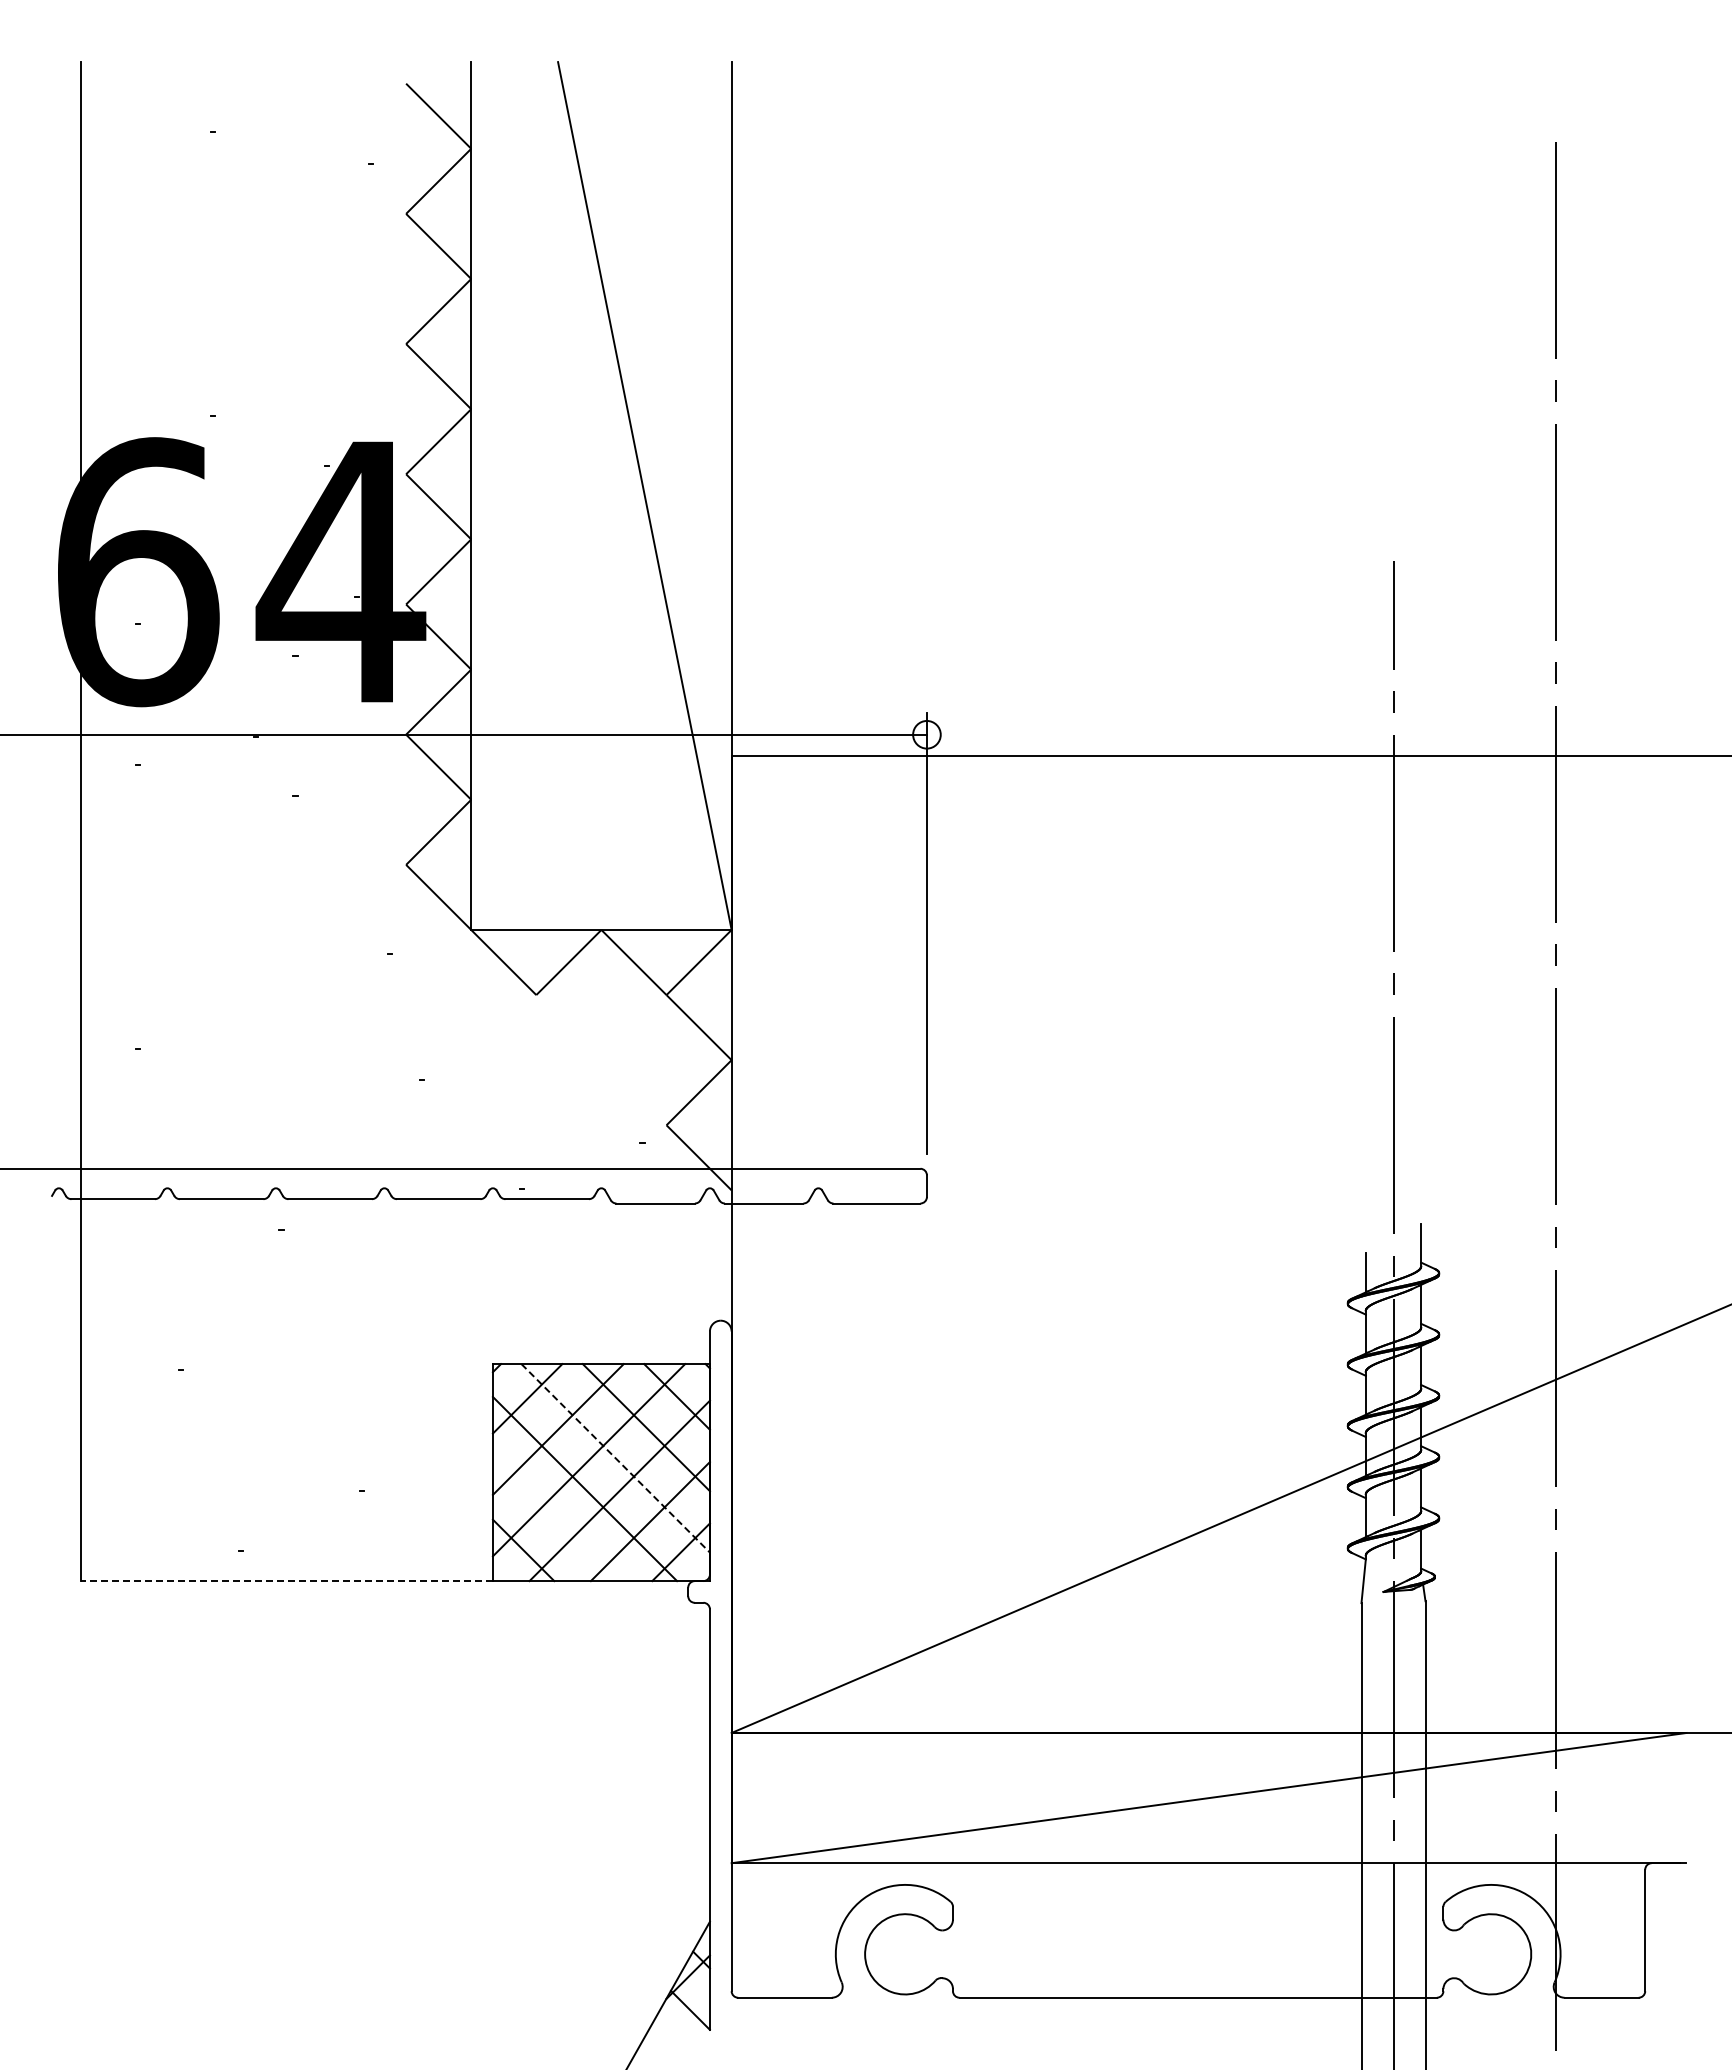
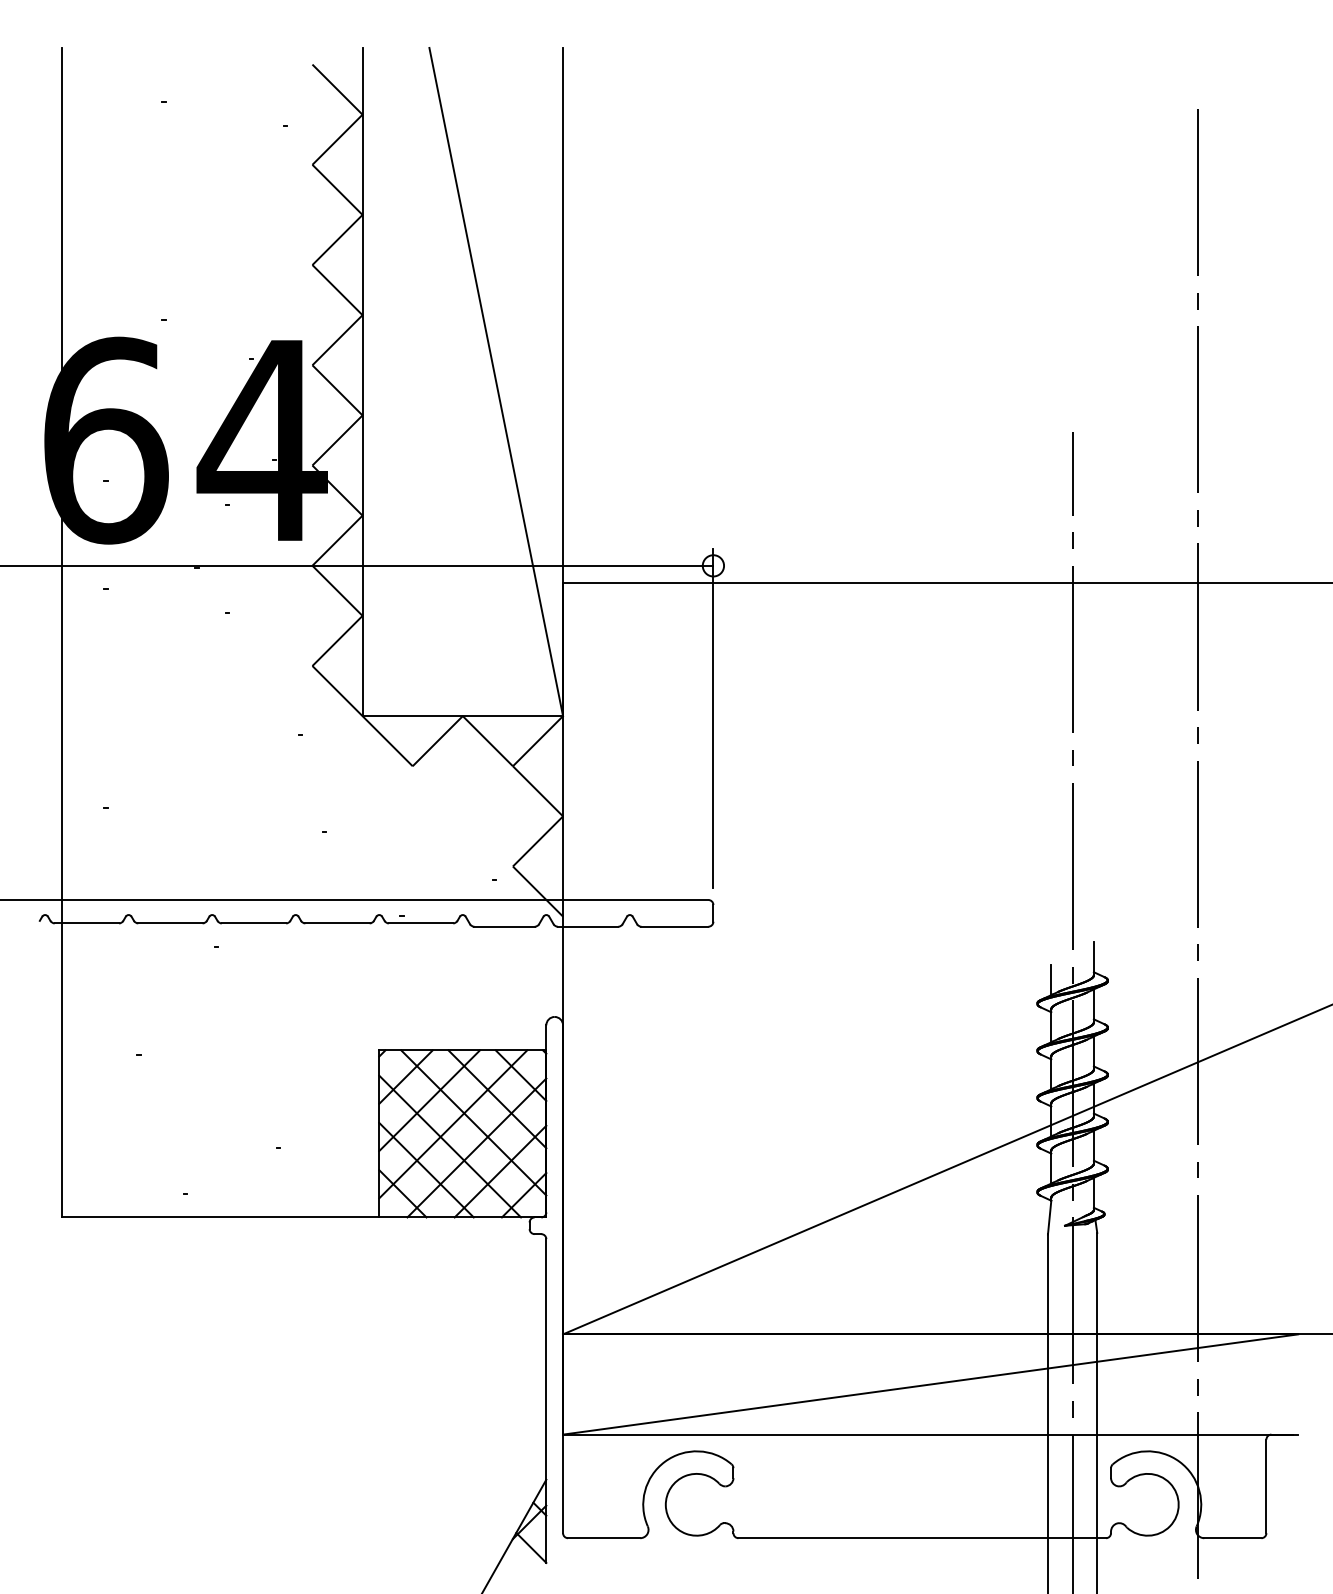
line: (616, 1458) -> (474, 1123), dashed -> solid
line: (553, 1519) -> (425, 1170), added
line: (286, 1581) -> (220, 1217), dashed -> solid

